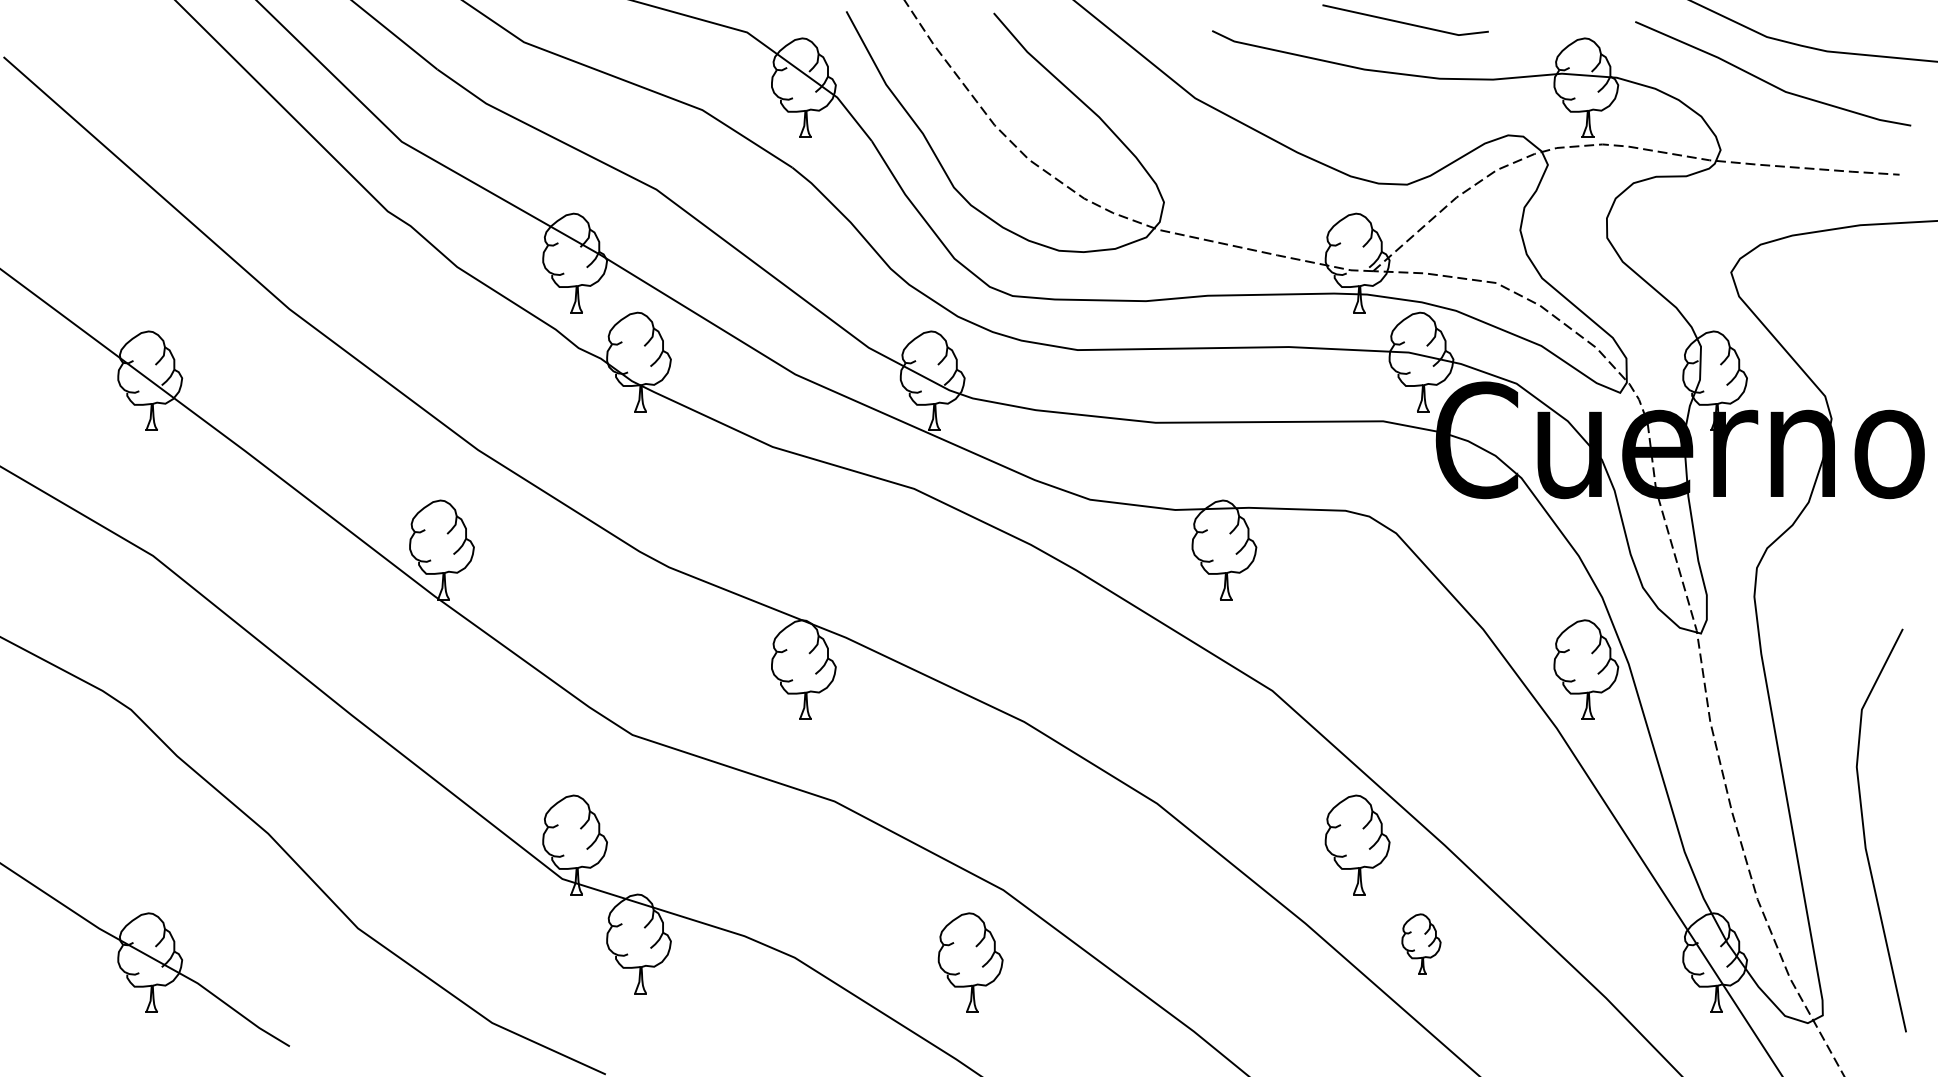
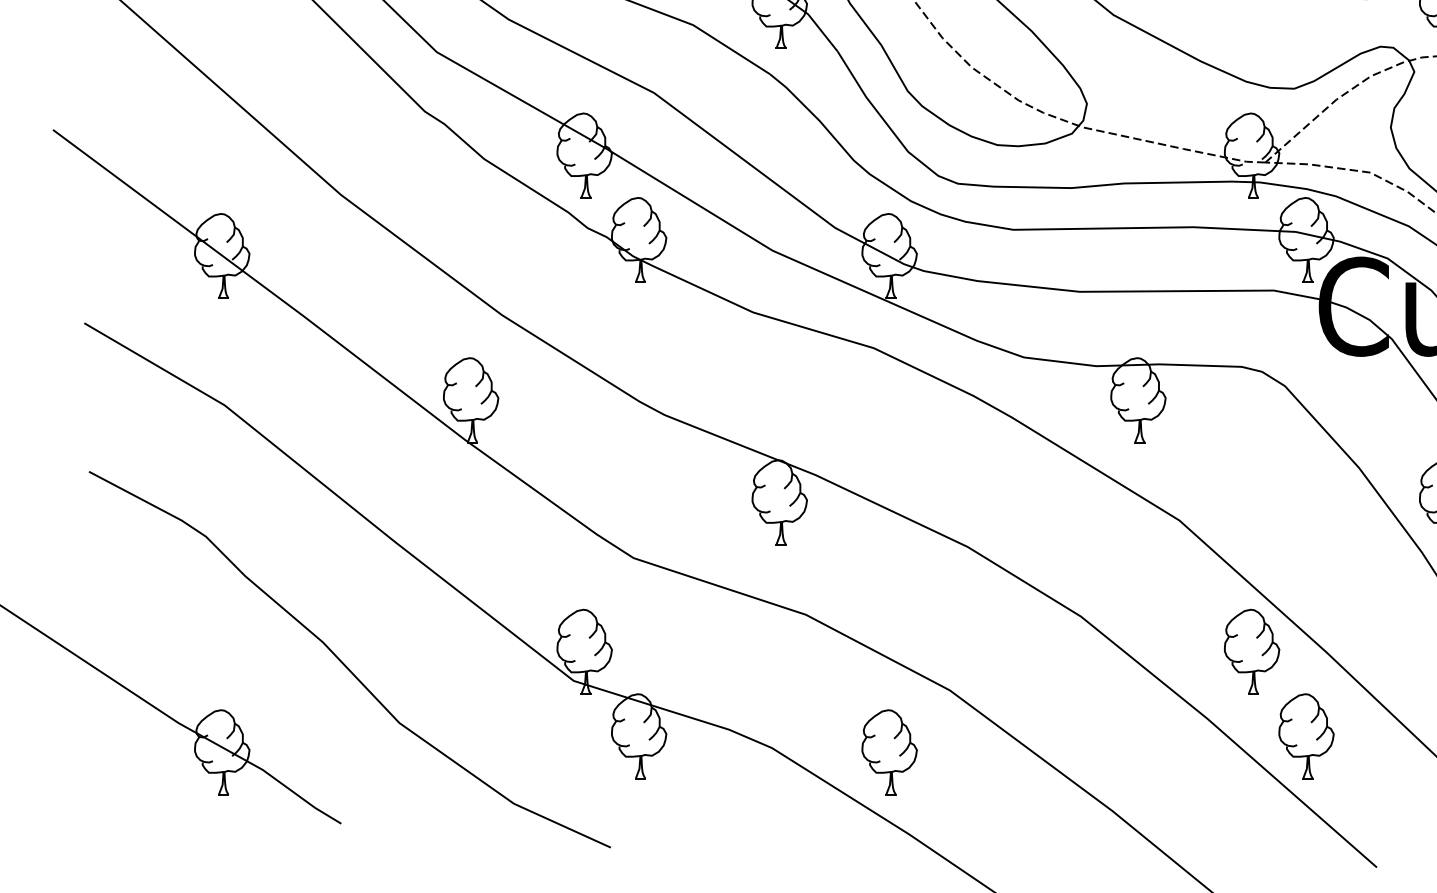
part: (1421, 943) -> (1306, 735), size x1.67
part: (970, 962) -> (889, 752), moved

